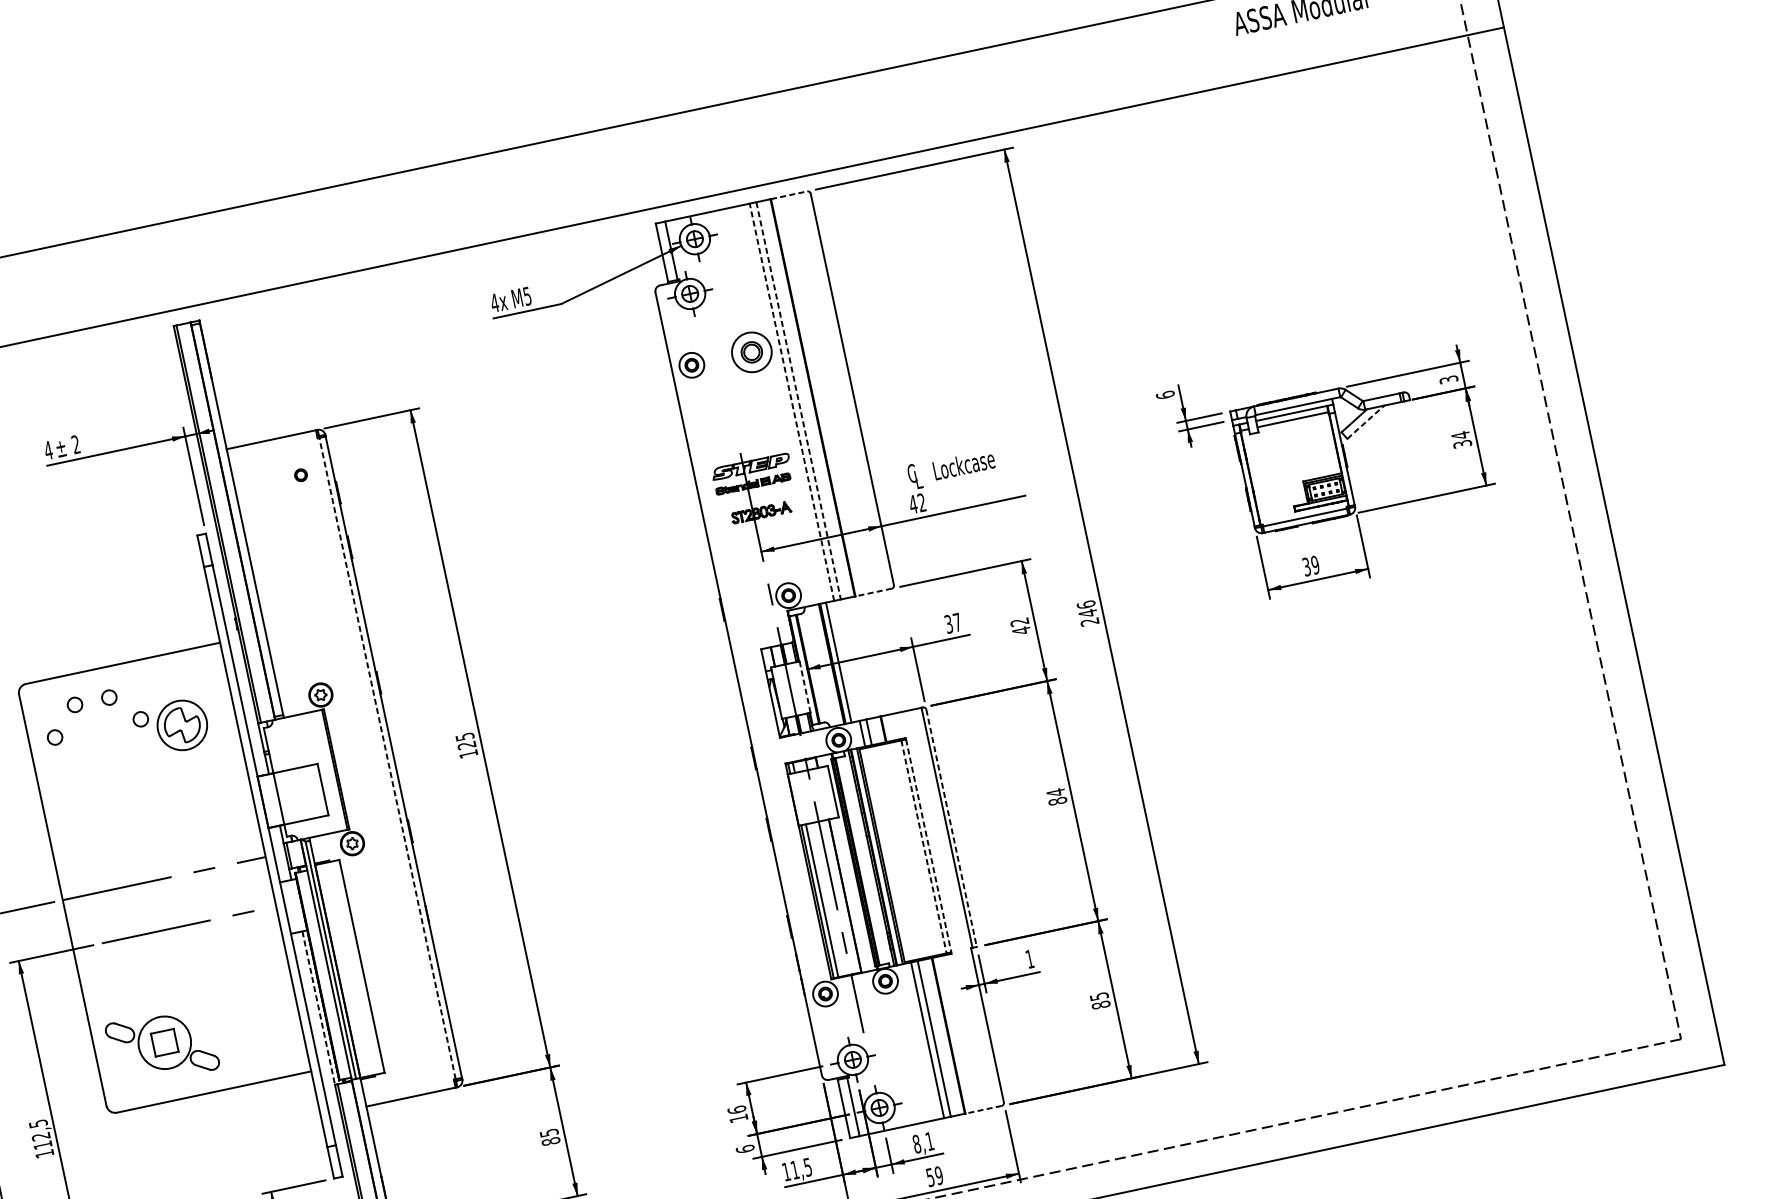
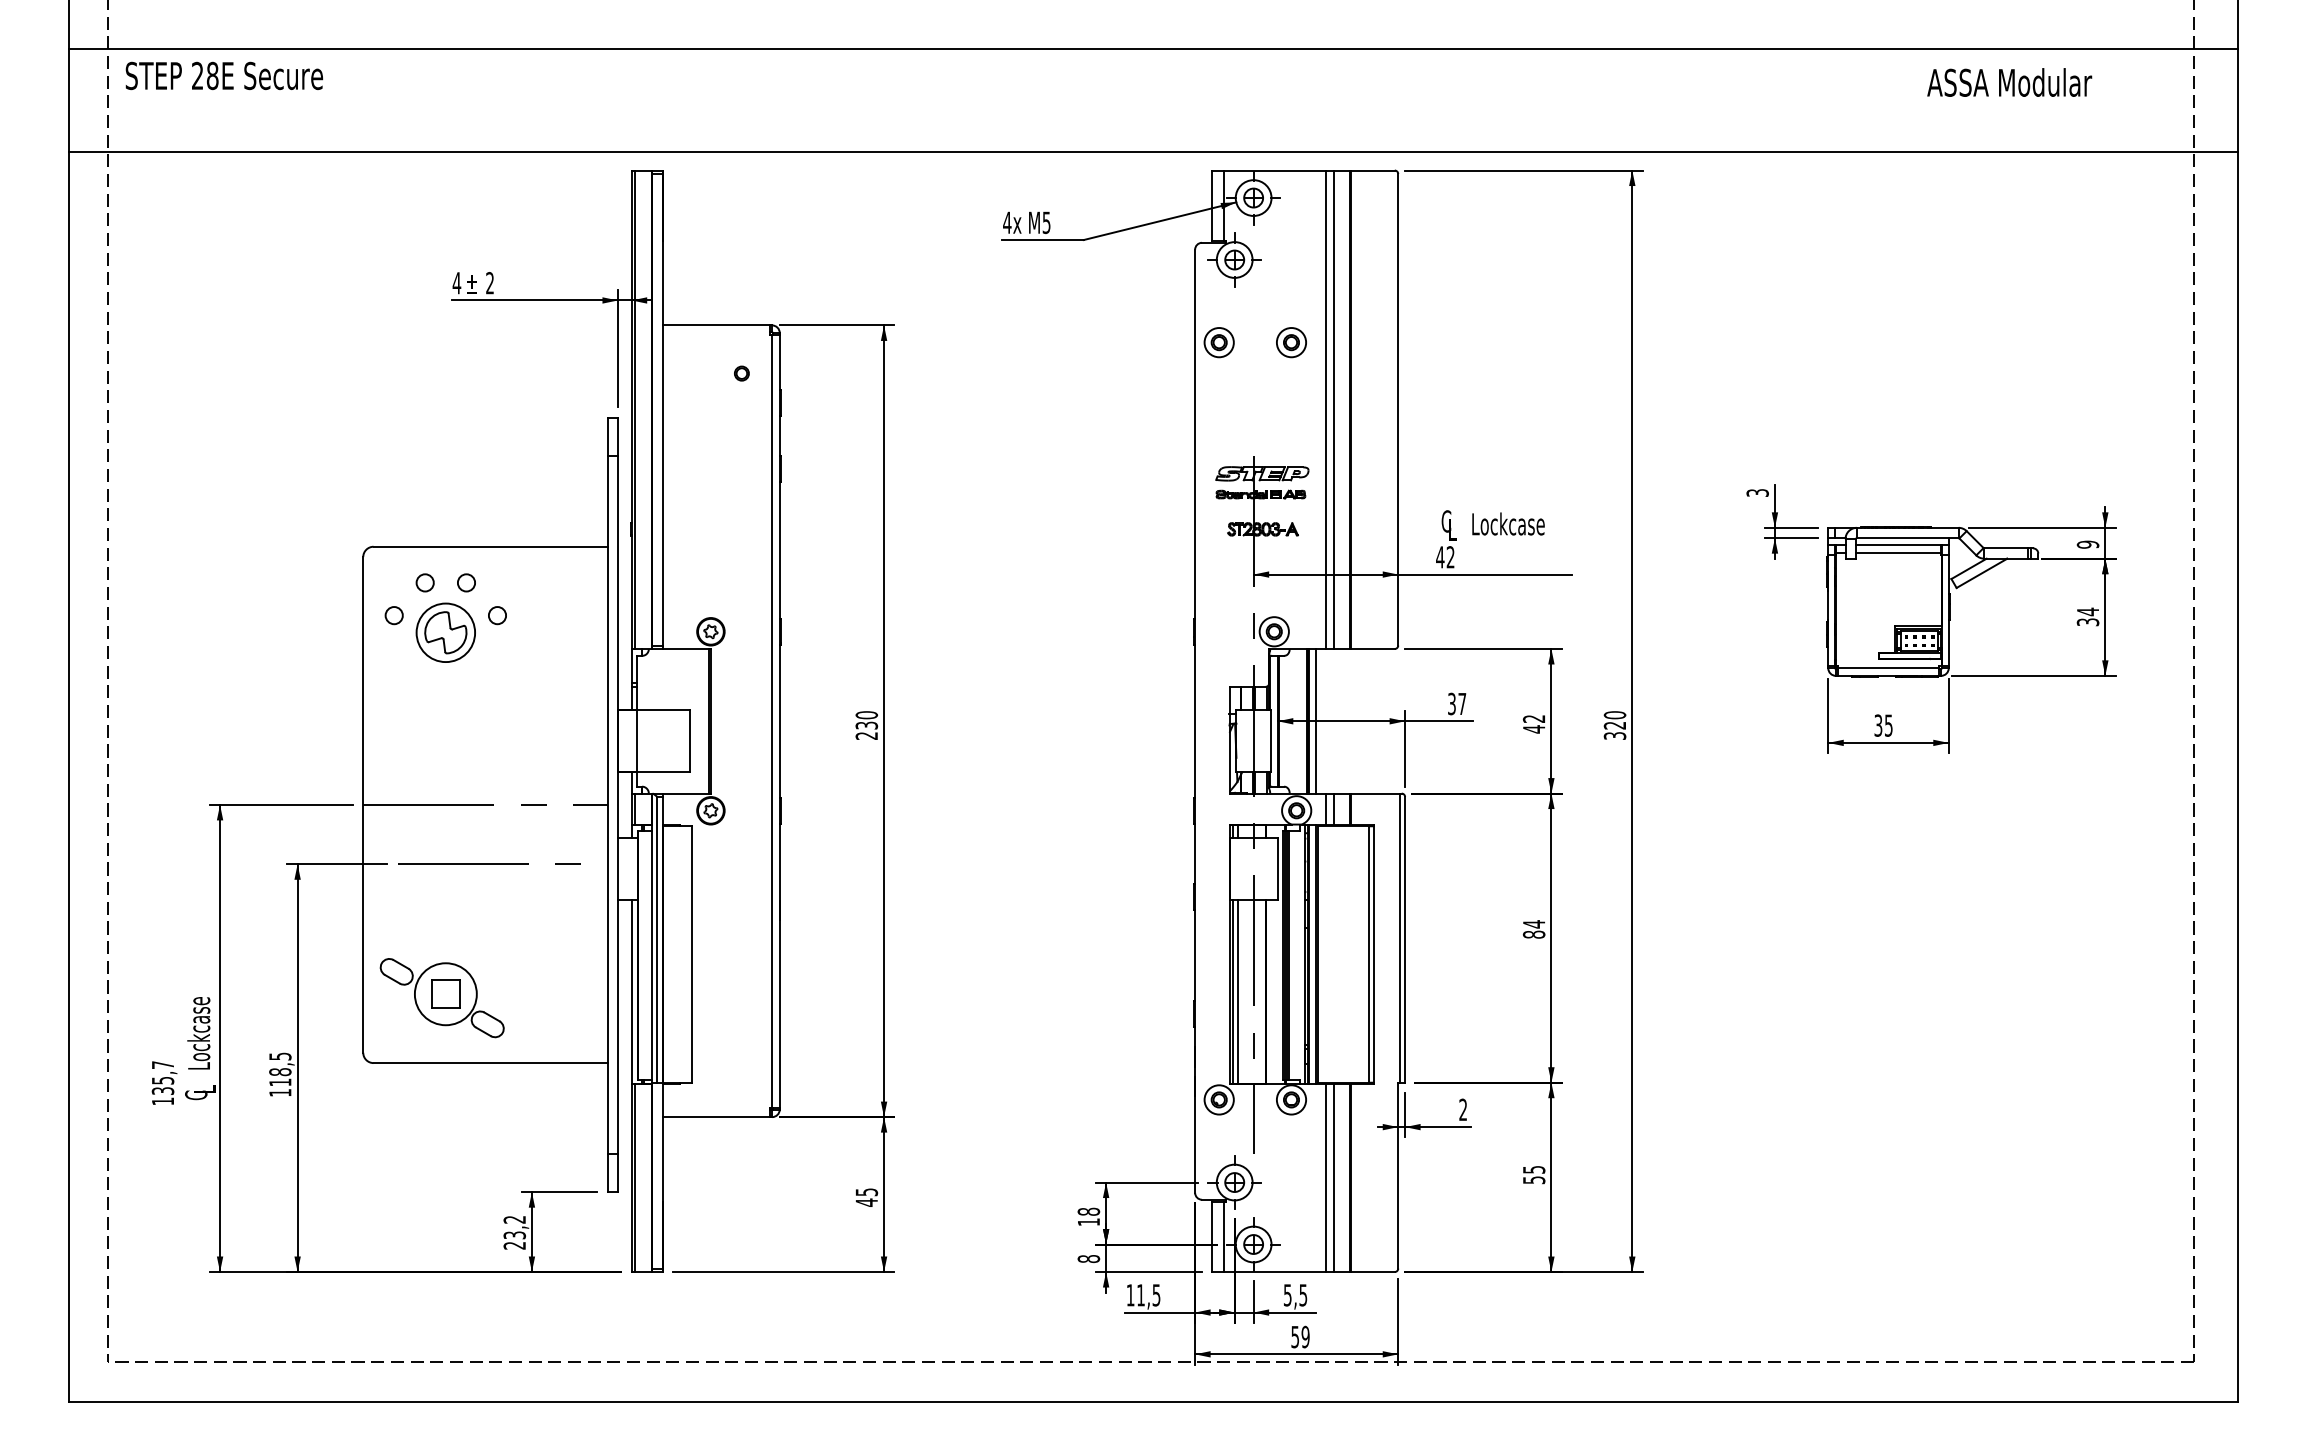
line: (788, 195) -> (1372, 170), dashed -> solid
part: (751, 352) -> (1291, 342), size x0.62
text: (1449, 379) -> (2088, 544), 3 -> 9
text: (1165, 394) -> (1757, 492), 6 -> 3
line: (798, 401) -> (1333, 410), dashed -> solid
line: (791, 402) -> (1325, 409), dashed -> solid
line: (1366, 422) -> (1982, 573), dashed -> solid
text: (1315, 565) -> (1888, 725), 39 -> 35
line: (873, 593) -> (1372, 649), dashed -> solid
text: (1087, 613) -> (1614, 725), 246 -> 320
line: (804, 687) -> (1270, 741), dashed -> solid
part: (182, 725) -> (445, 632), moved
text: (466, 745) -> (866, 725), 125 -> 230
line: (387, 757) -> (772, 720), dashed -> solid
line: (951, 827) -> (1405, 939), dashed -> solid
line: (928, 846) -> (1374, 955), dashed -> solid
line: (923, 847) -> (1368, 955), dashed -> solid
text: (1029, 959) -> (1462, 1109), 1 -> 2
text: (1100, 1005) -> (1533, 1180), 85 -> 55
line: (318, 1008) -> (631, 992), dashed -> solid
text: (736, 1109) -> (1088, 1211), 16 -> 18
line: (983, 1110) -> (1372, 1272), dashed -> solid
text: (41, 1136) -> (280, 1072), 112,5 -> 118,5
text: (550, 1141) -> (866, 1202), 85 -> 45
text: (923, 1142) -> (1295, 1295), 8,1 -> 5,5
text: (744, 1148) -> (1088, 1258), 6 -> 8

